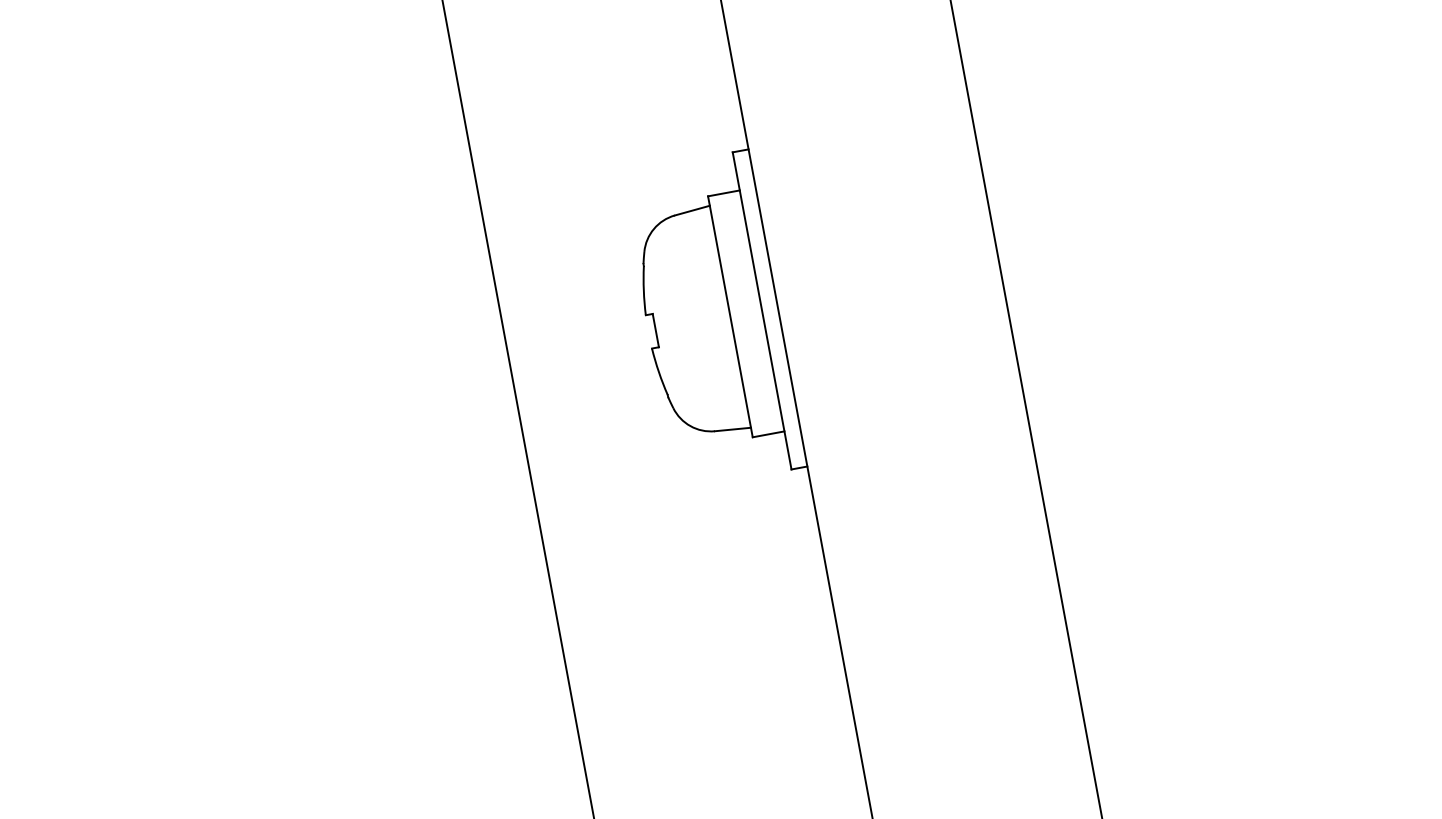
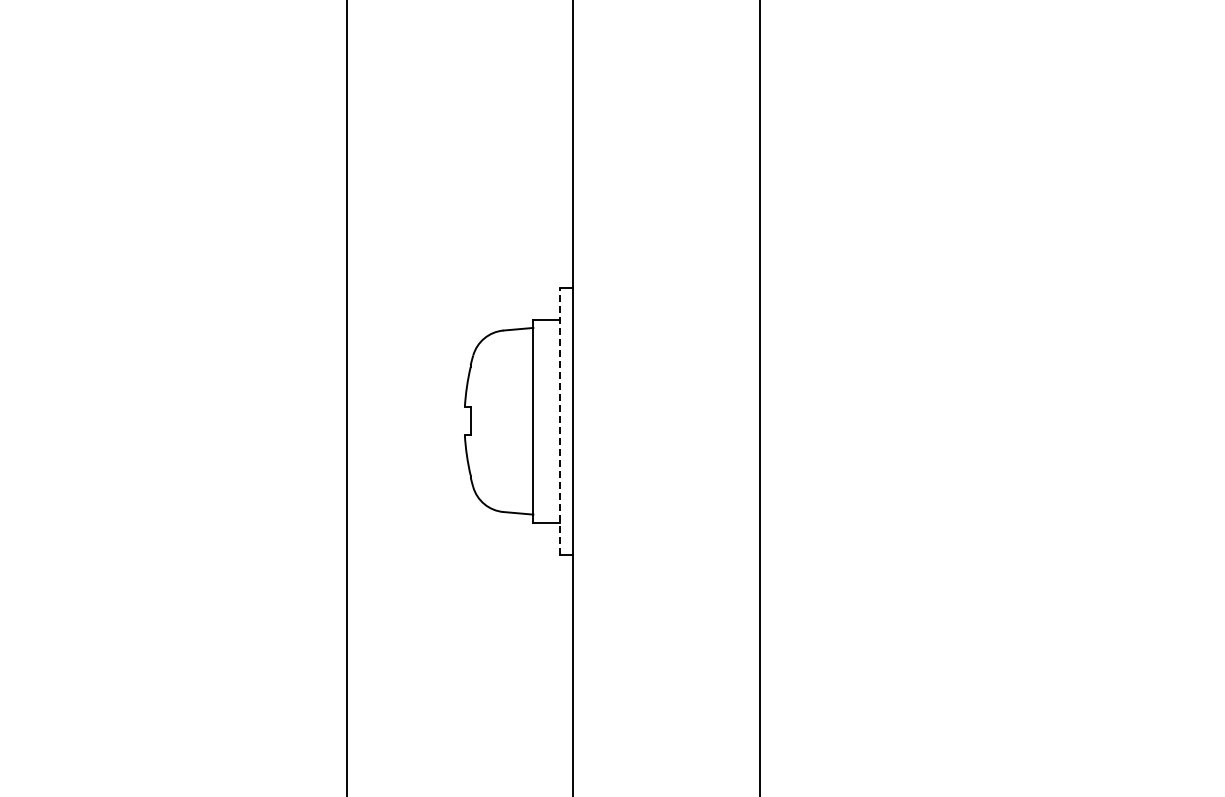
line: (762, 309) -> (560, 420), solid -> dashed

